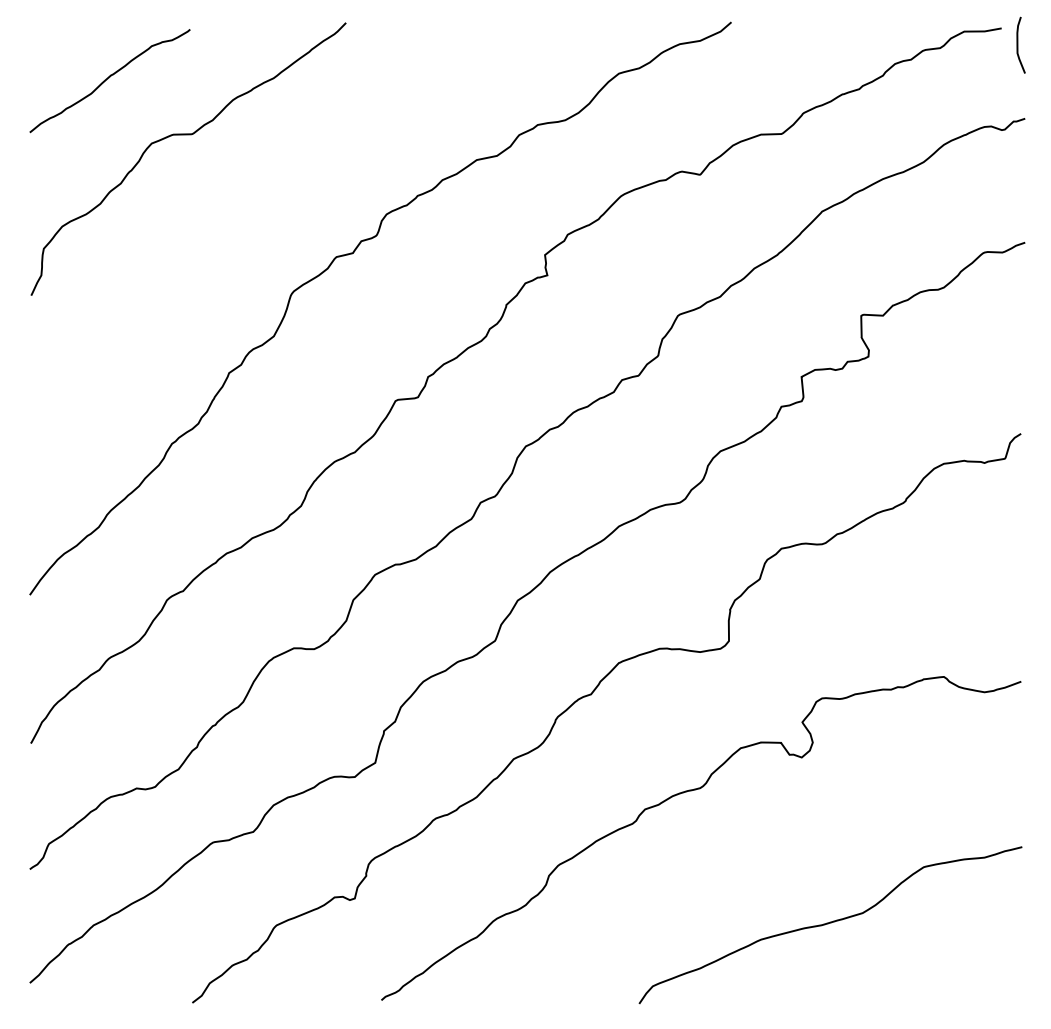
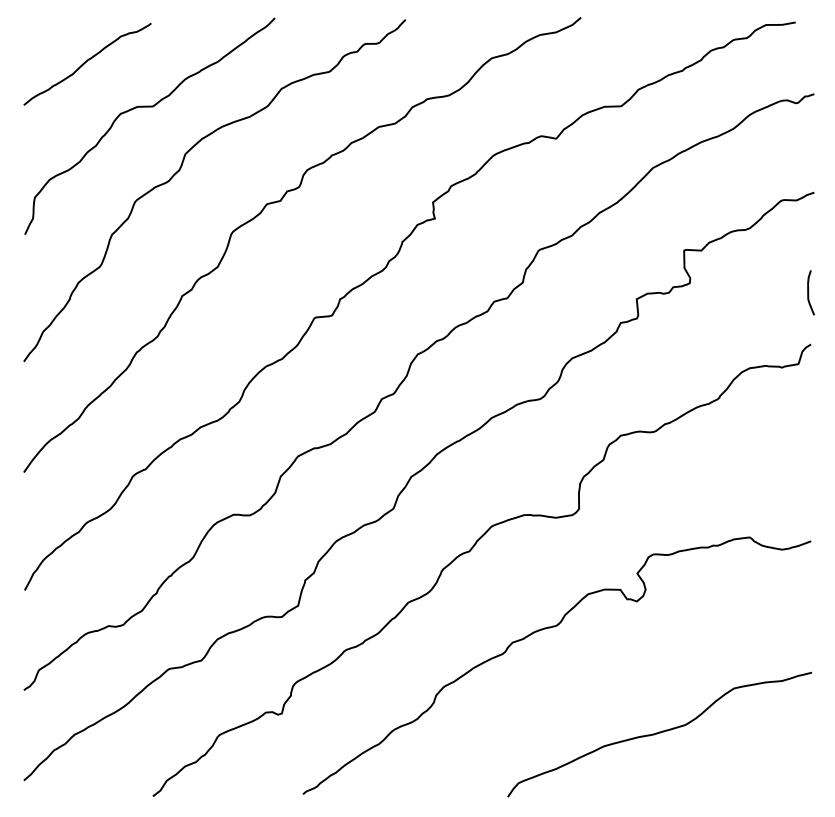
curve: (1019, 44) -> (809, 292), moved
curve: (227, 214) -> (180, 170), added

